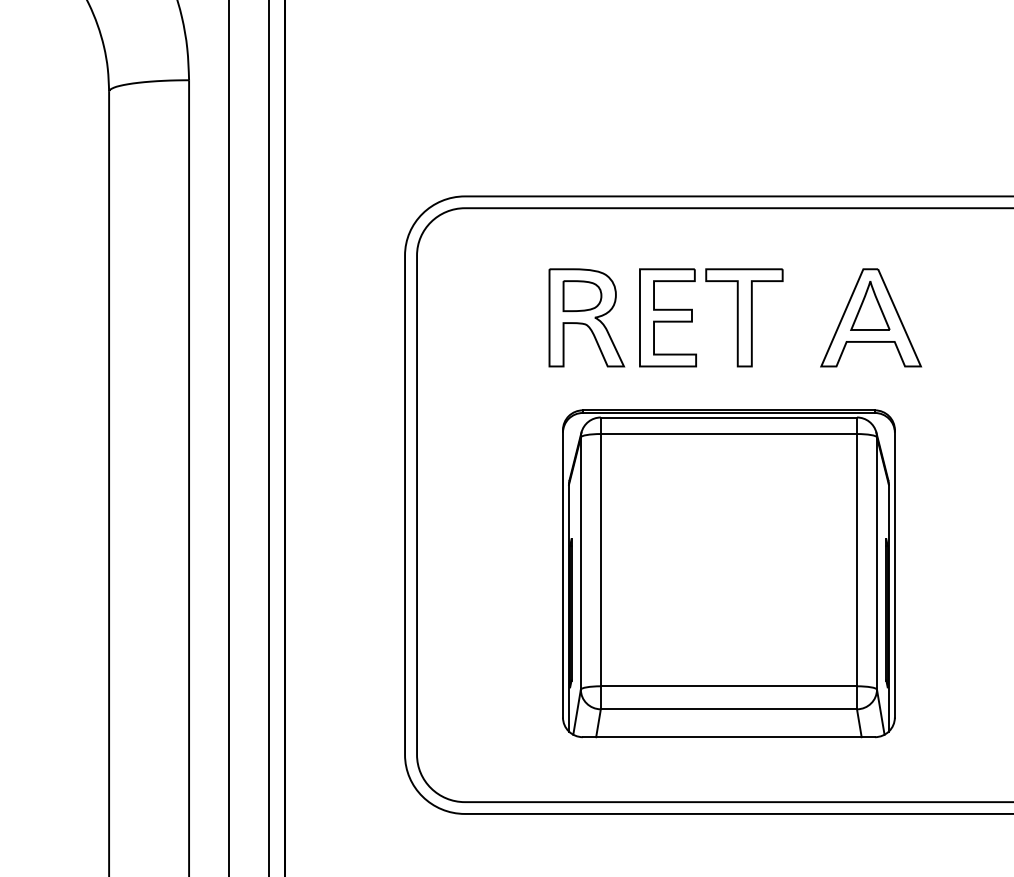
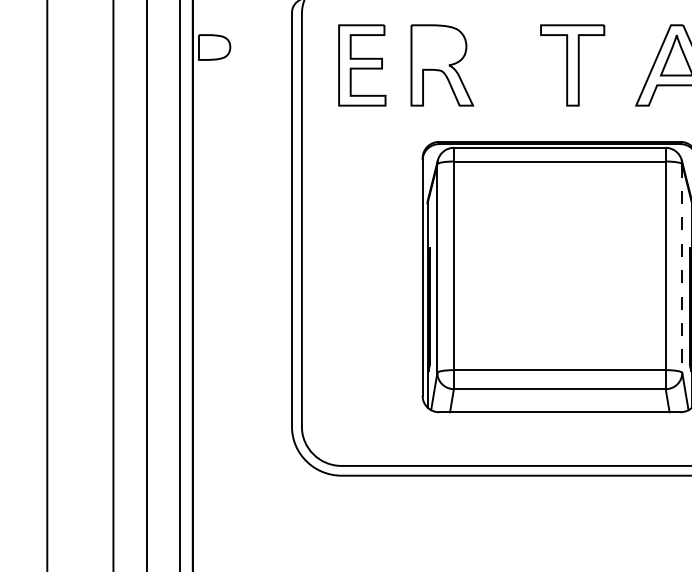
part: (582, 296) -> (214, 47), moved
part: (667, 317) -> (361, 65), moved
line: (876, 564) -> (681, 269), solid -> dashed

